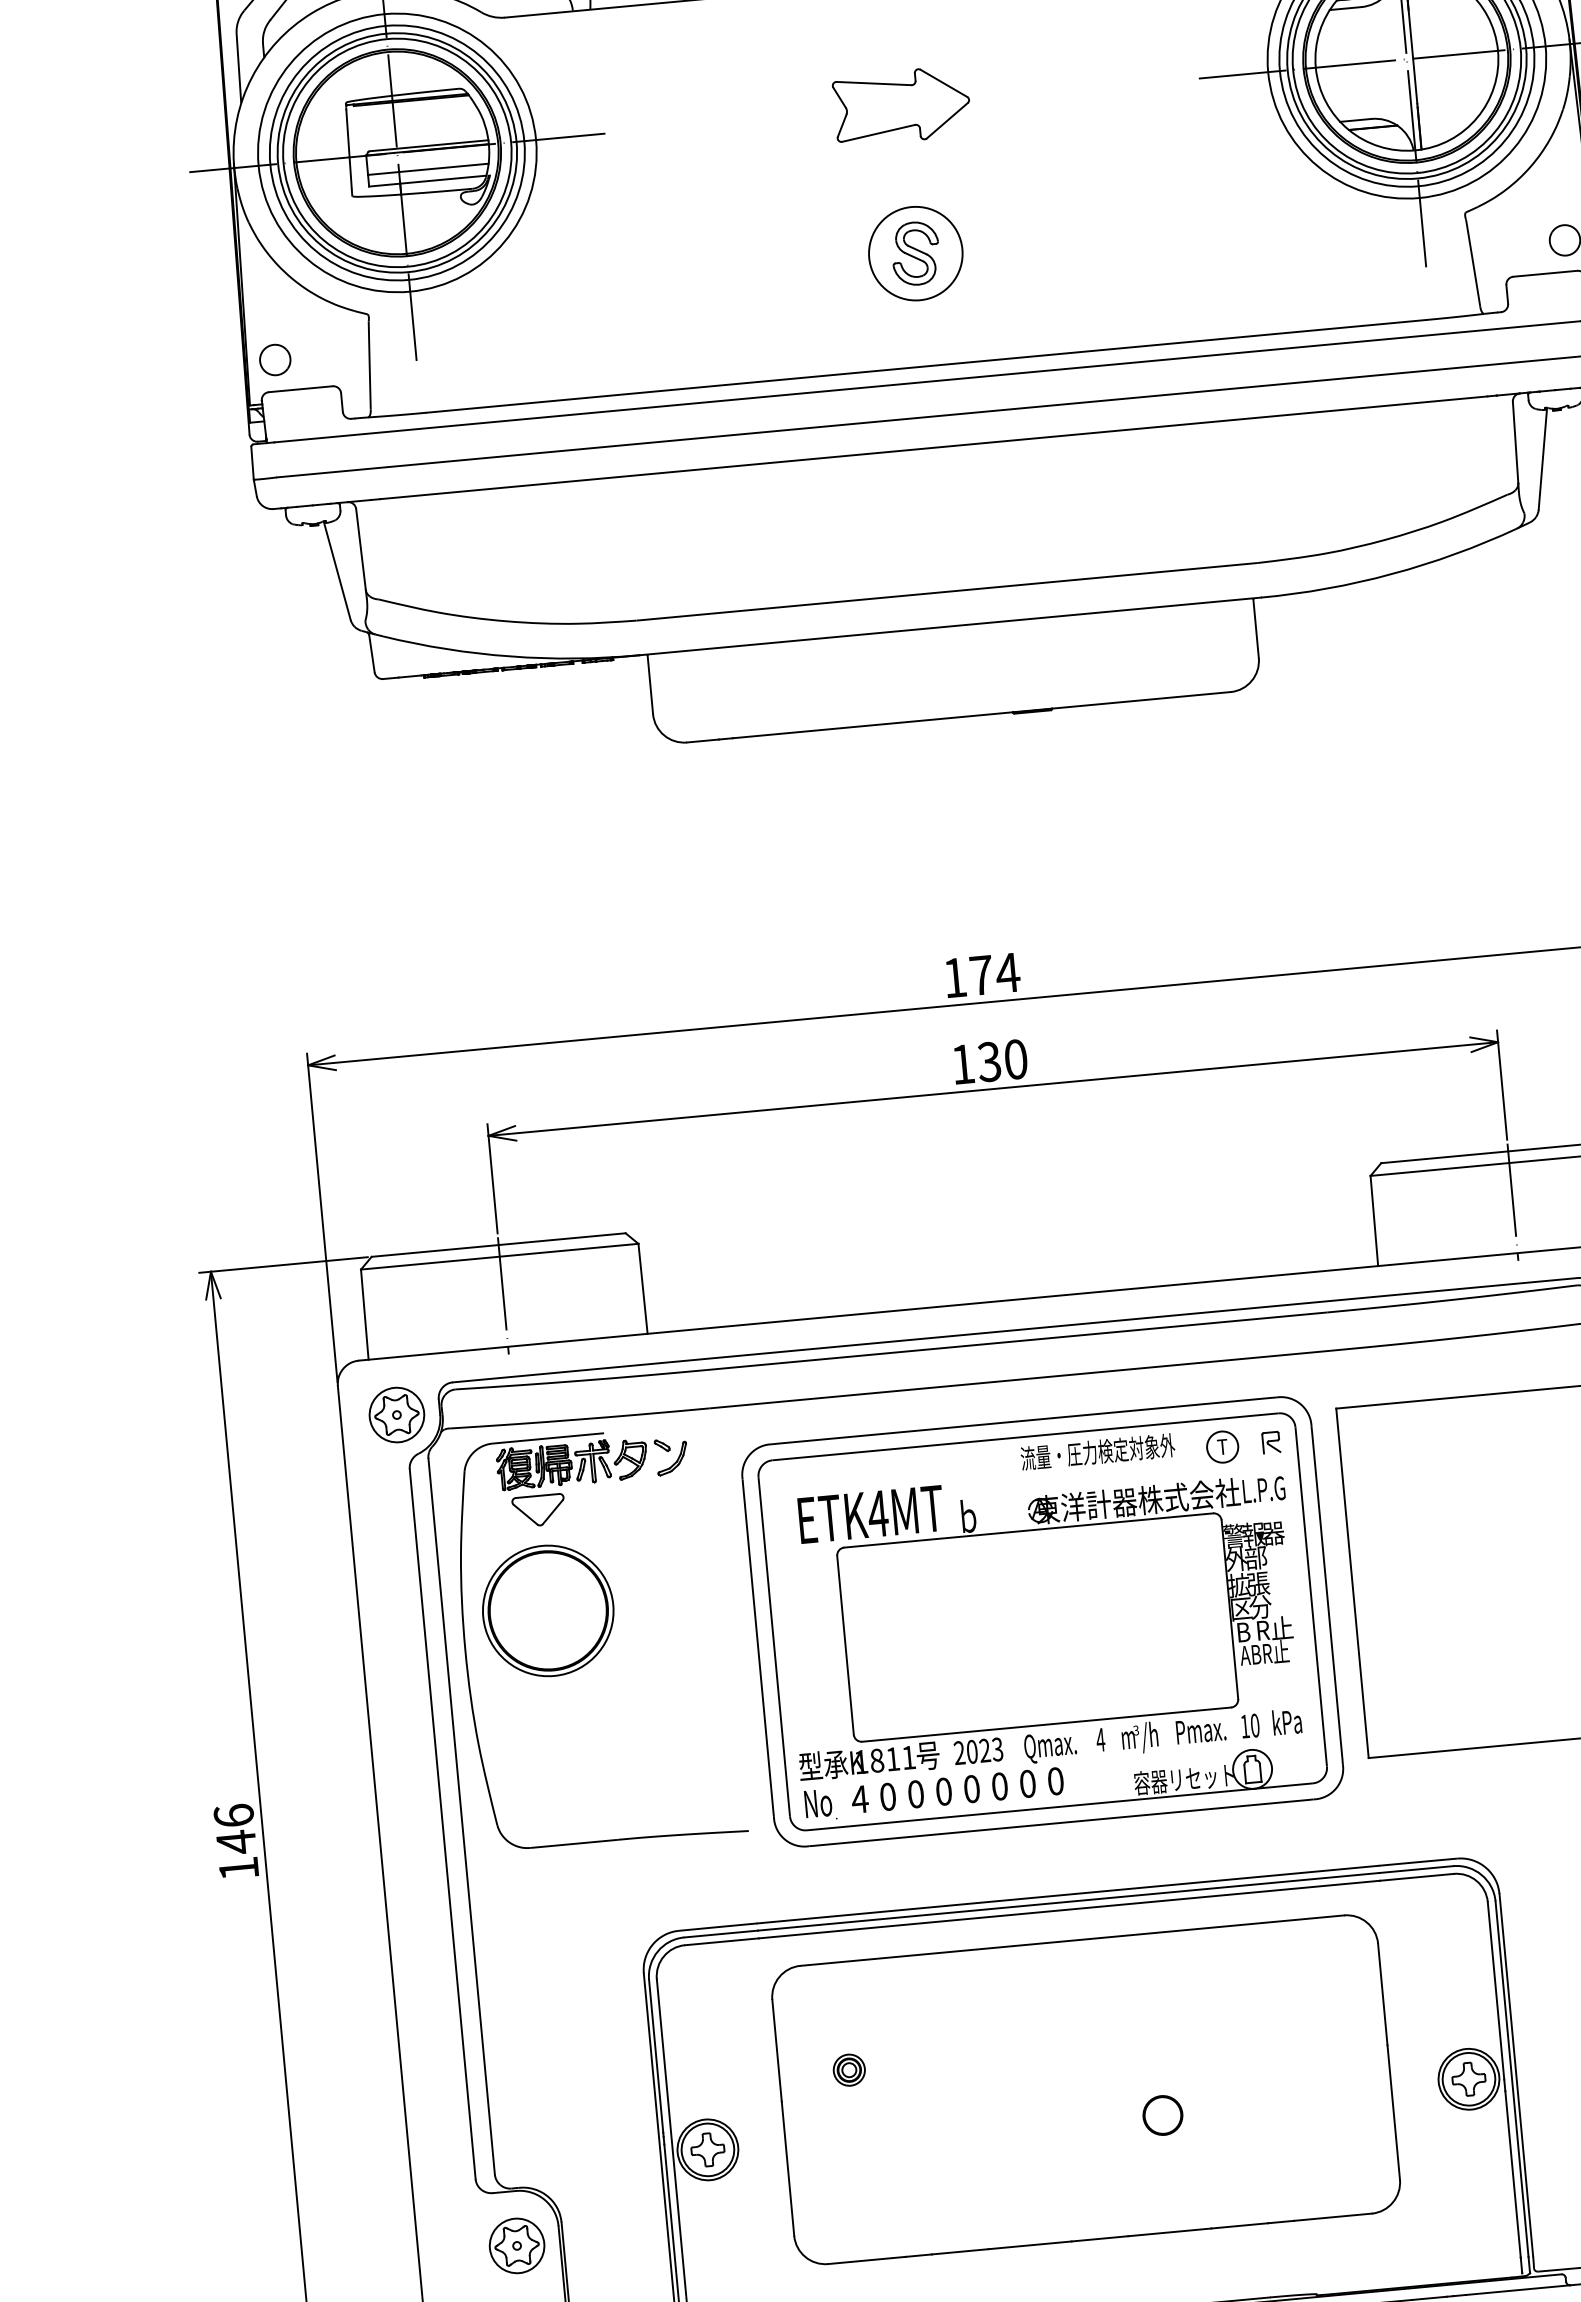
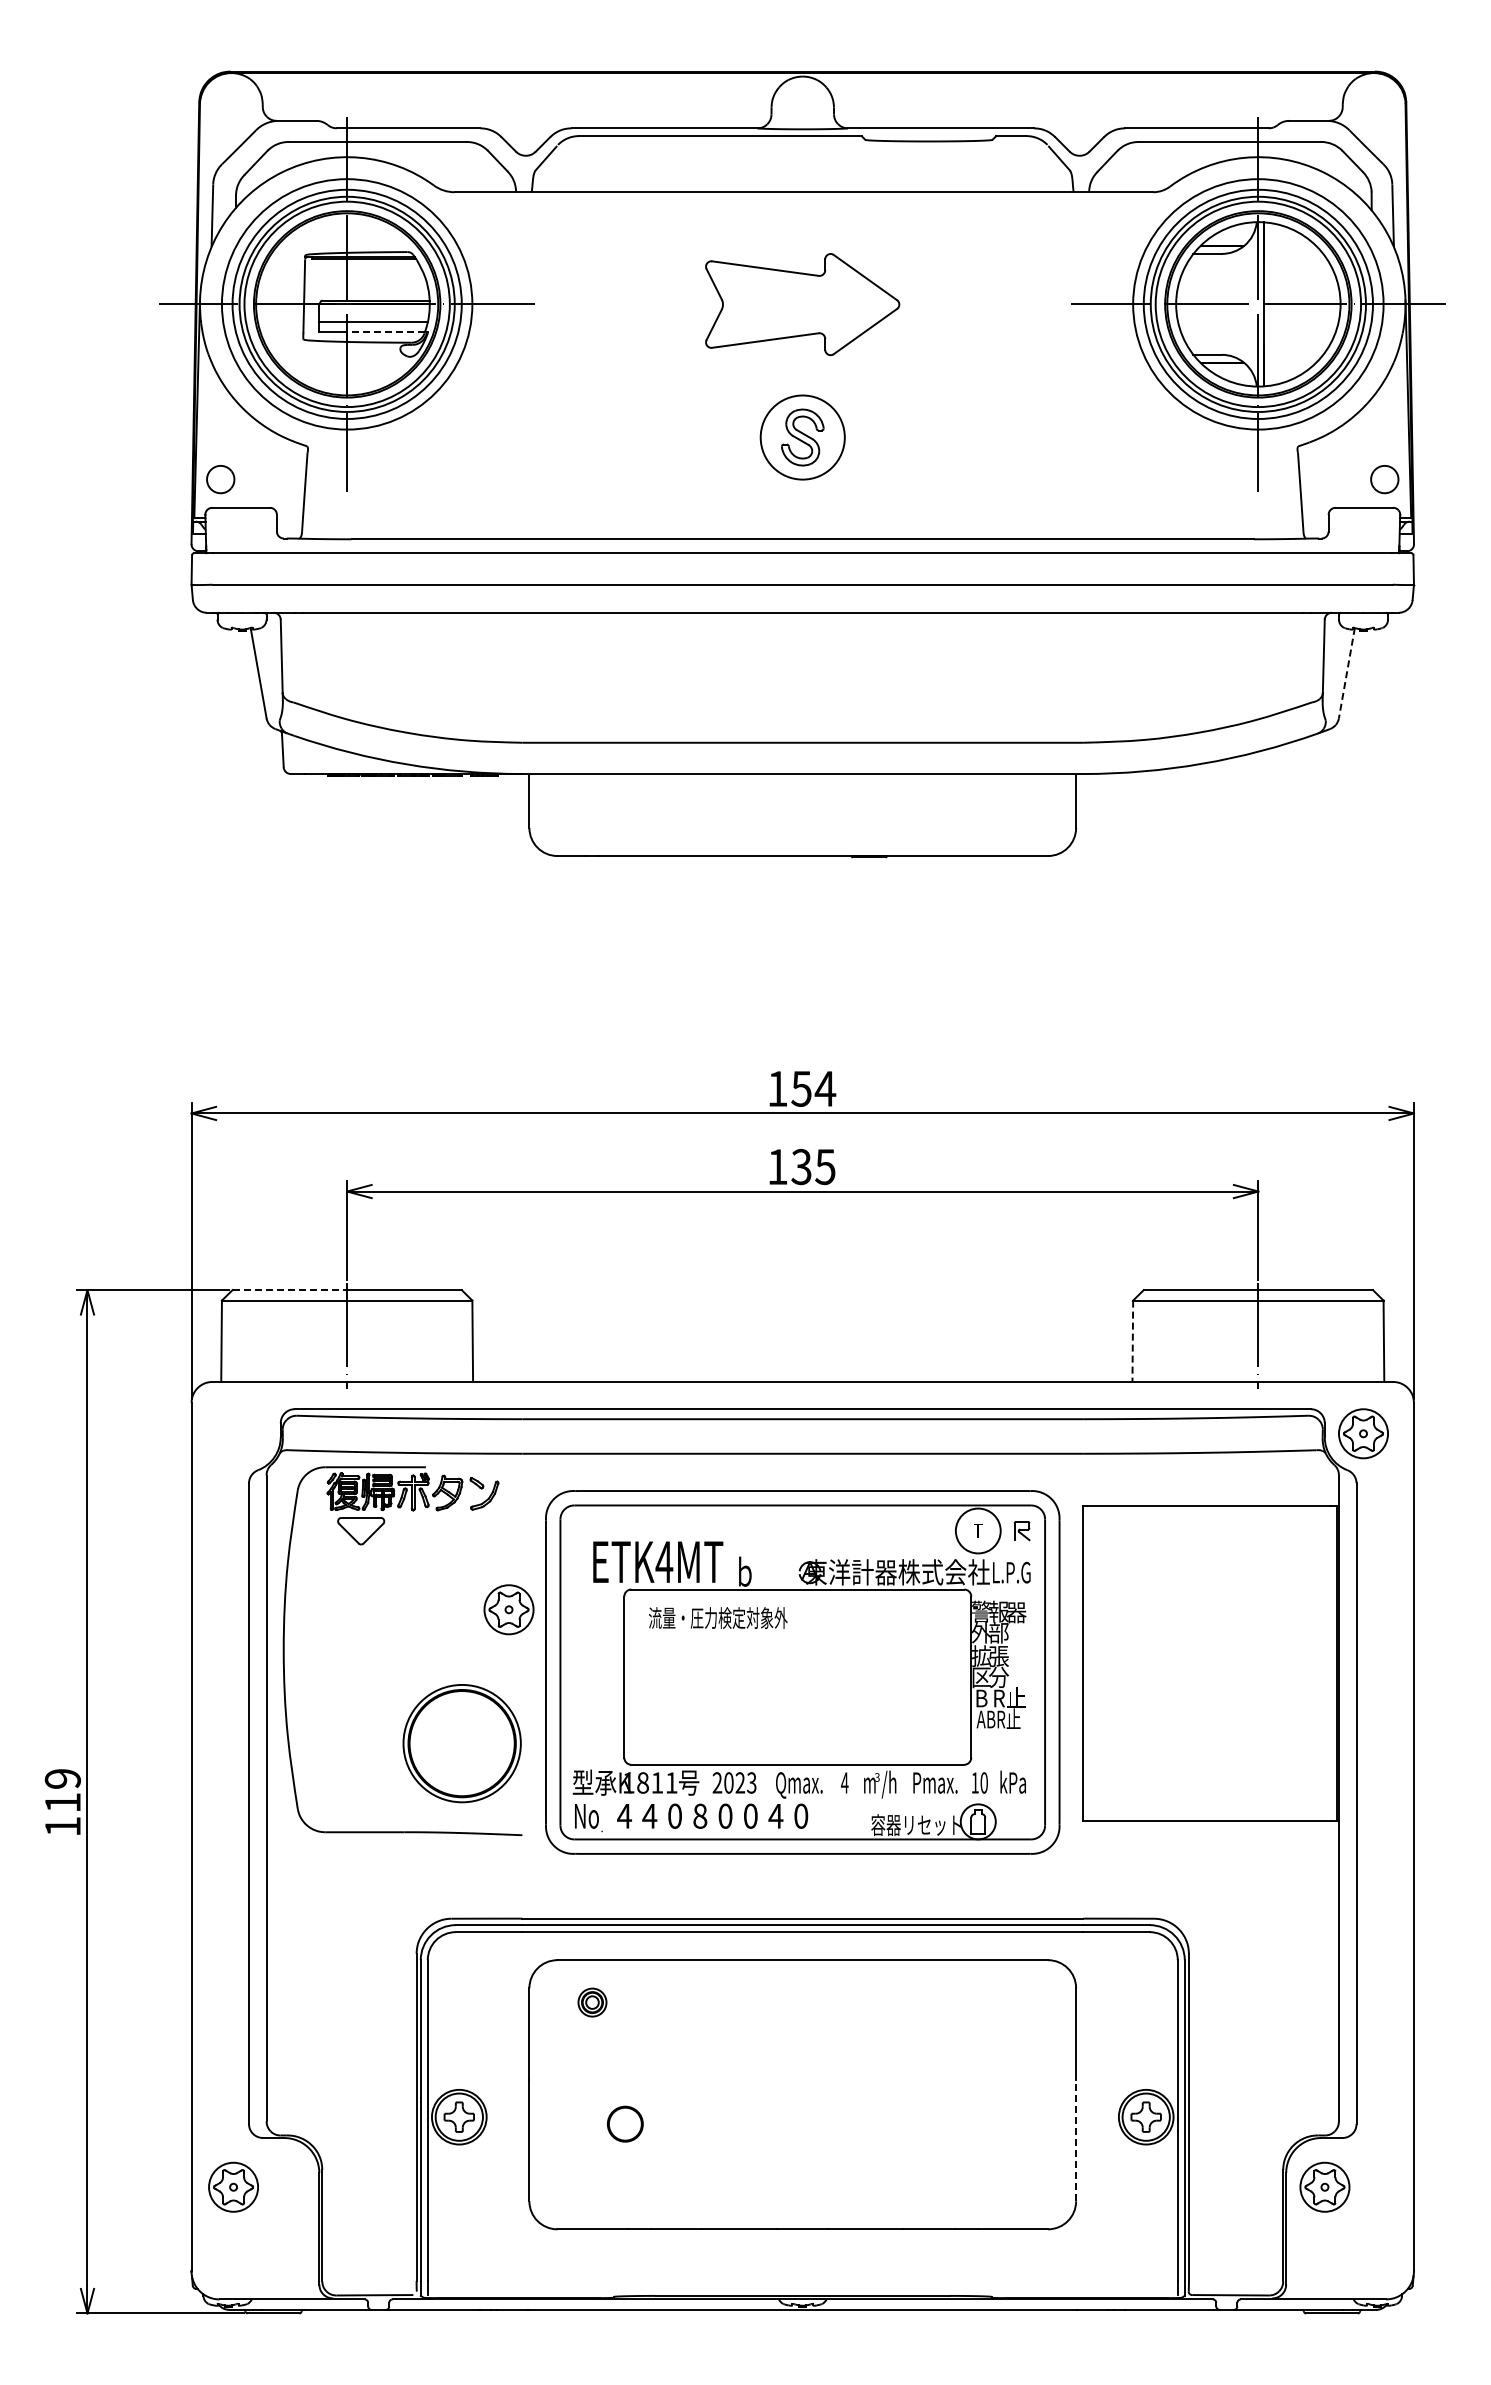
part: (901, 105) -> (802, 303), size x1.6
line: (443, 180) -> (386, 332), solid -> dashed
line: (1542, 459) -> (1346, 673), solid -> dashed
text: (981, 974) -> (801, 1088), 174 -> 154
text: (1015, 1058) -> (825, 1166), 130 -> 135
line: (1374, 1221) -> (1132, 1341), solid -> dashed
line: (435, 1251) -> (290, 1290), solid -> dashed
part: (396, 1414) -> (508, 1609), moved
circle: (1222, 1446) -> (978, 1530), size x1.6
text: (1098, 1451) -> (718, 1617), moved
part: (547, 1610) -> (461, 1743), moved
text: (1027, 1783) -> (775, 1815), 0 -> 4
text: (944, 1791) -> (700, 1816), 0 -> 8
text: (887, 1796) -> (649, 1815), 0 -> 4
text: (234, 1828) -> (62, 1790), 146 -> 119
part: (849, 2070) -> (592, 2002), moved
line: (1394, 2112) -> (1076, 2140), solid -> dashed
circle: (1163, 2114) -> (625, 2123), moved
part: (516, 2245) -> (233, 2186), moved

